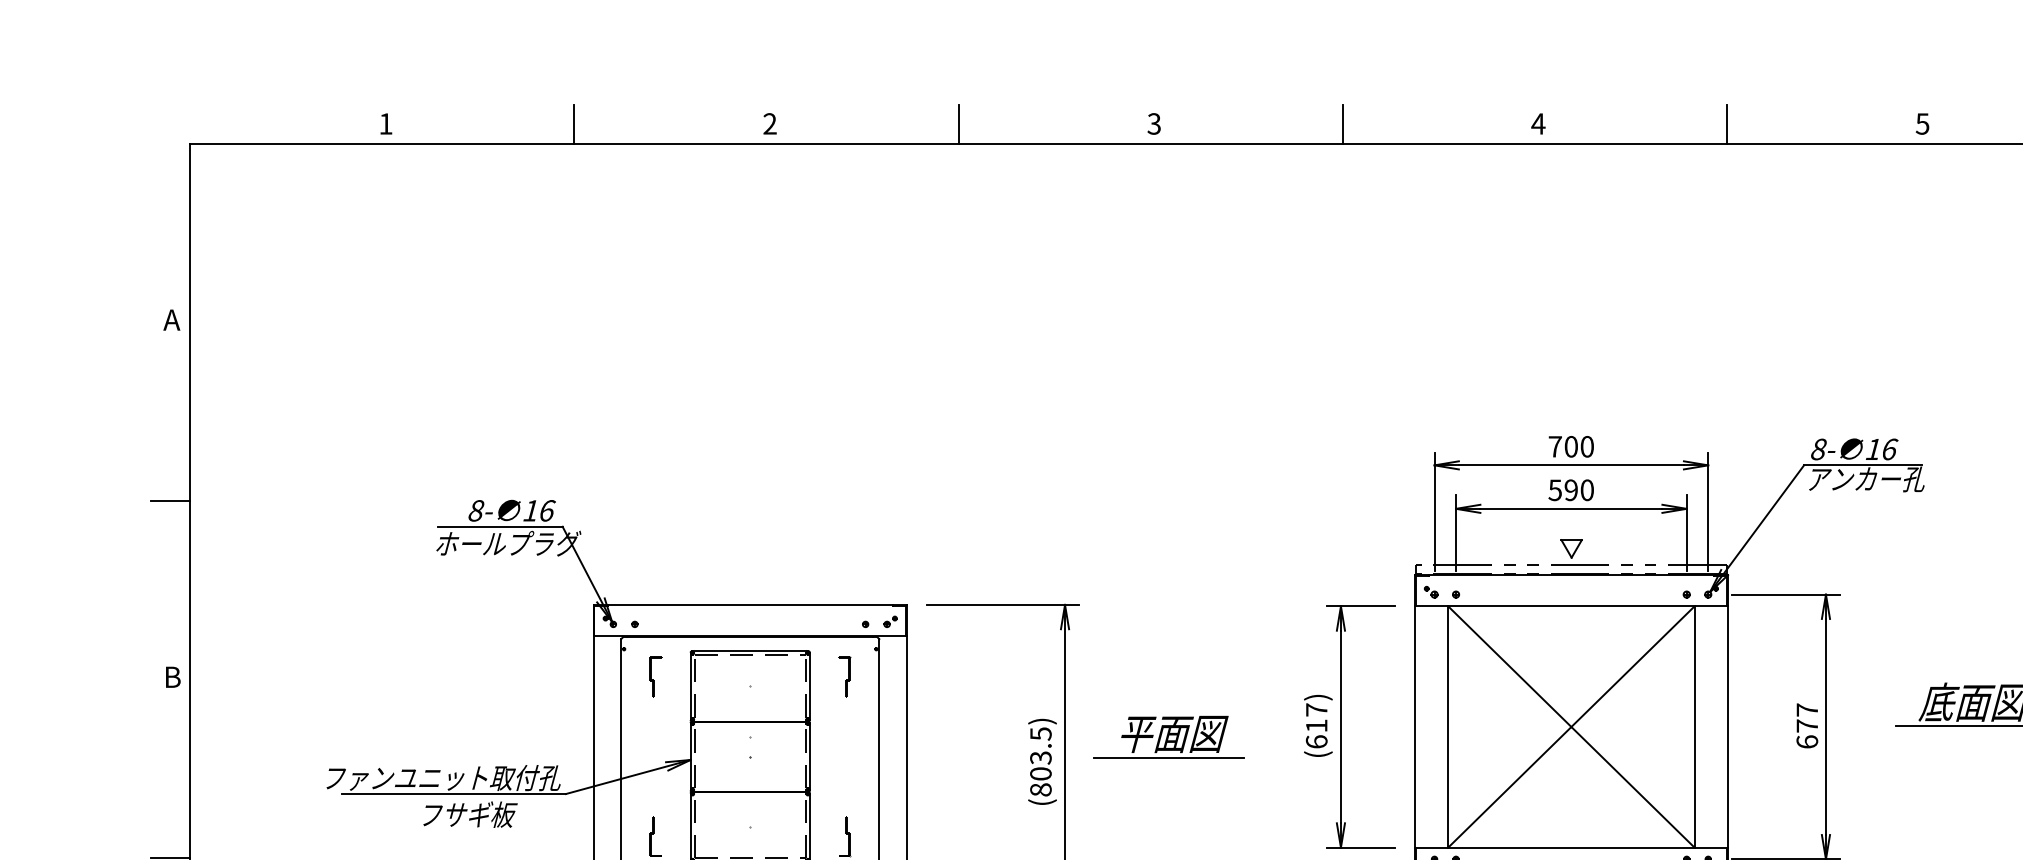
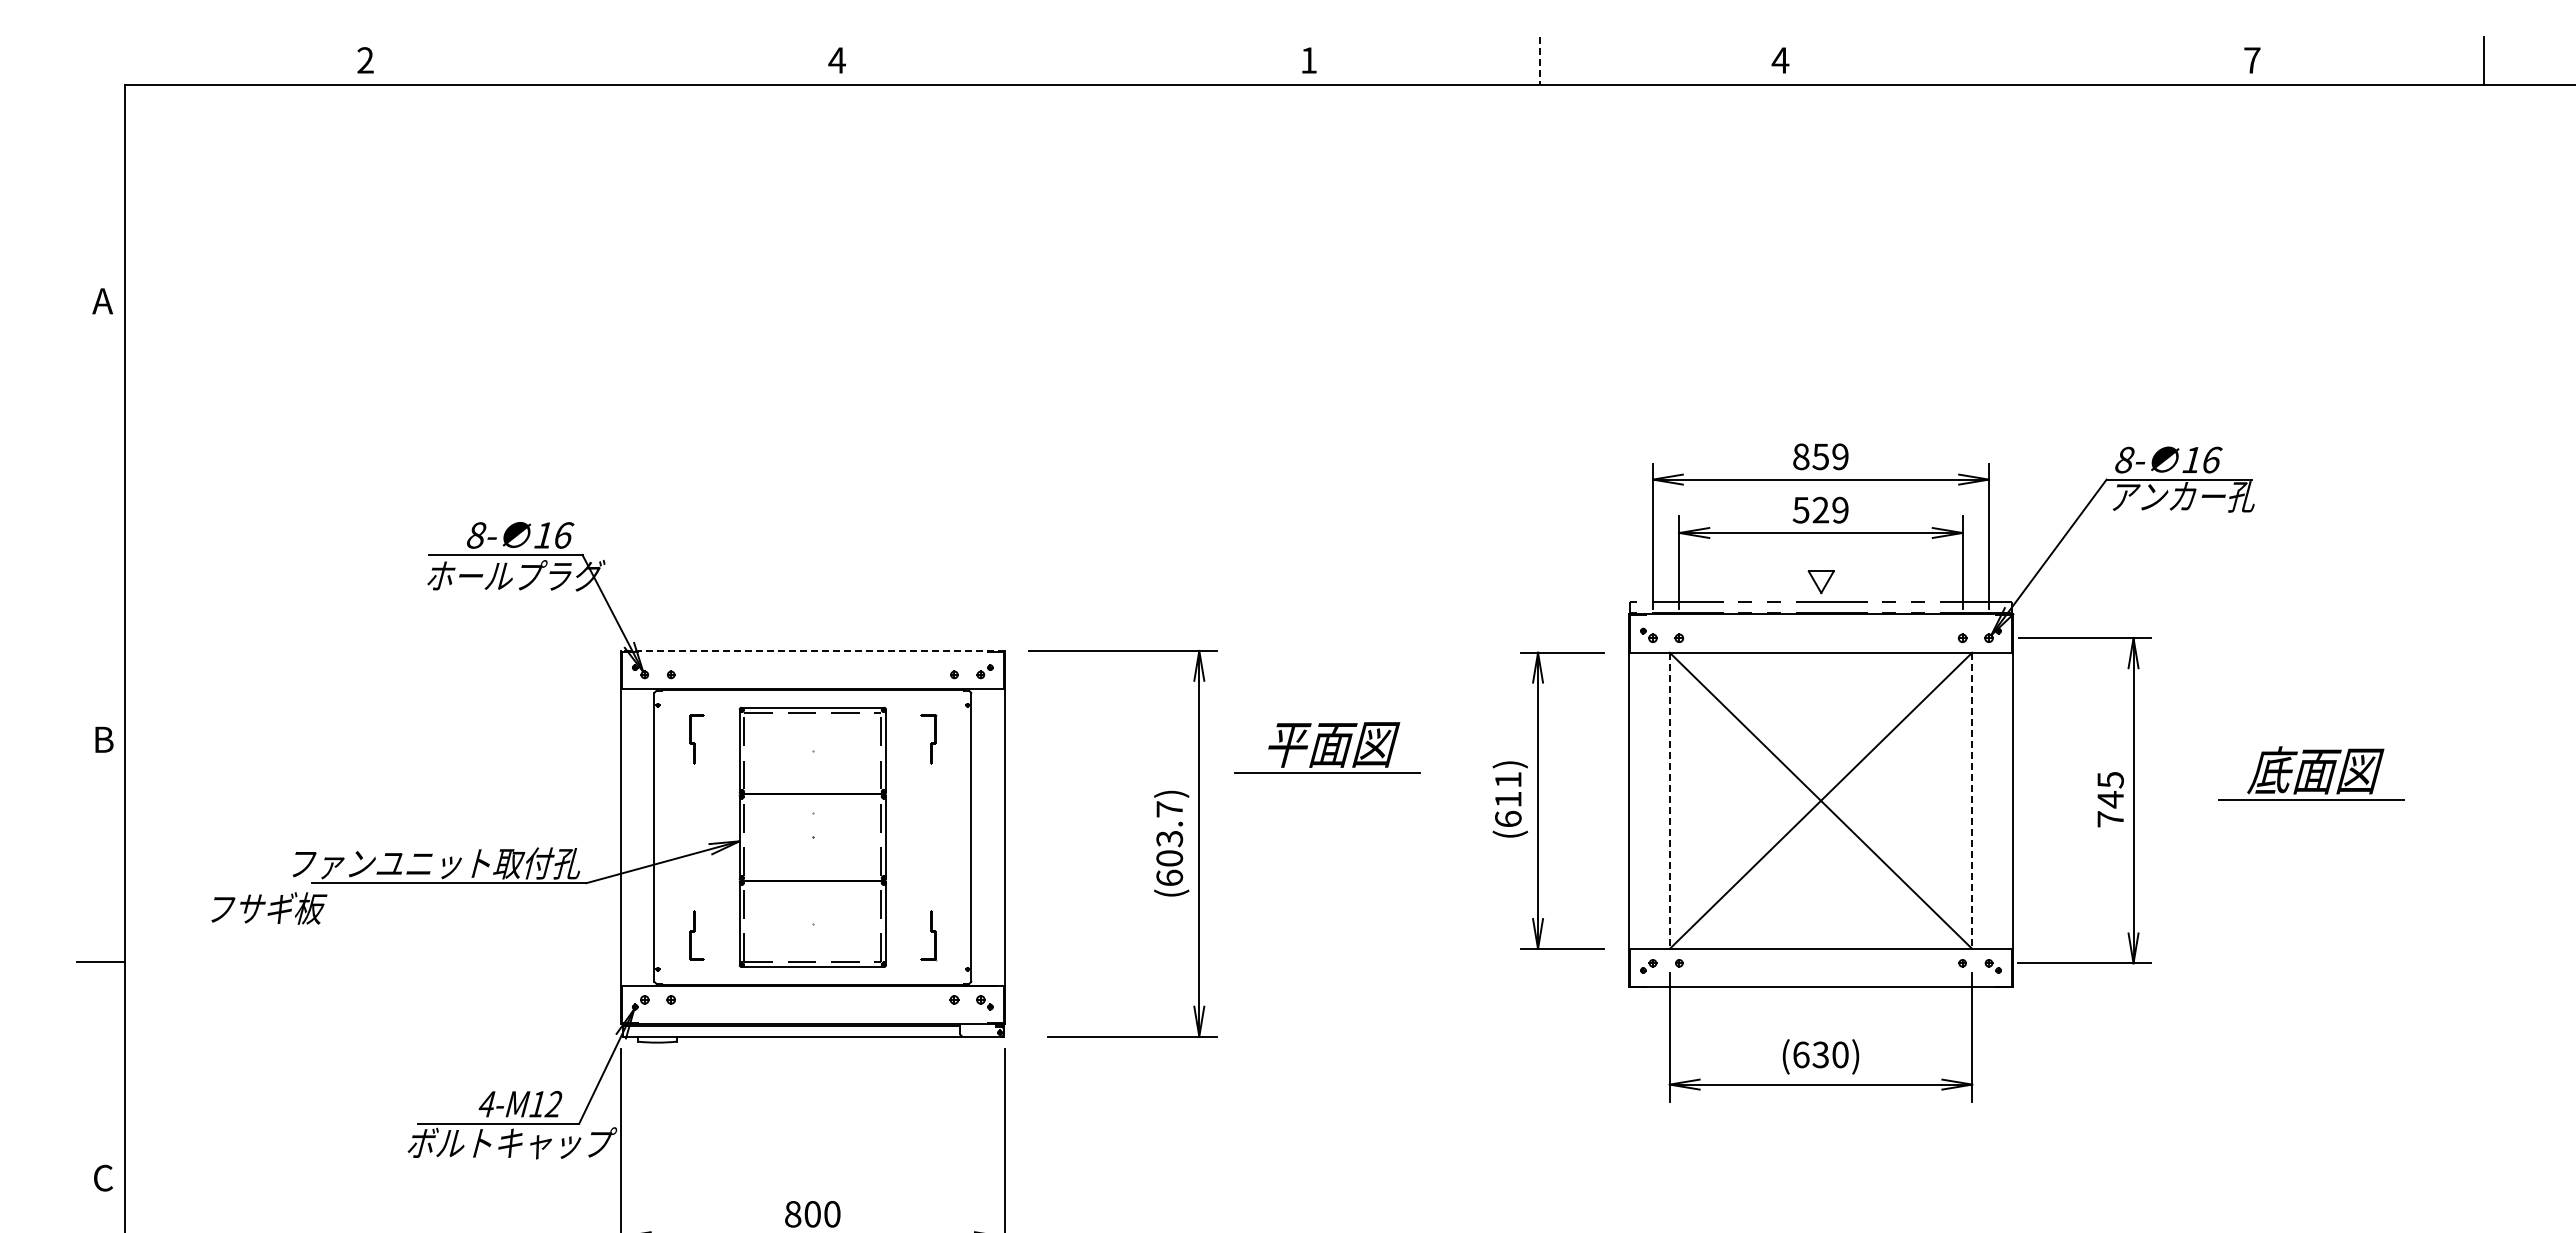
text: (385, 123) -> (365, 60), 1 -> 2
line: (574, 123) -> (597, 60), removed
text: (769, 123) -> (836, 60), 2 -> 4
line: (958, 123) -> (1068, 60), removed
text: (1153, 123) -> (1308, 60), 3 -> 1
line: (1726, 123) -> (2011, 60), removed
text: (1922, 123) -> (2251, 60), 5 -> 7
line: (1342, 124) -> (1540, 61), solid -> dashed
text: (1570, 446) -> (1820, 456), 700 -> 859
text: (1579, 489) -> (1830, 509), 590 -> 529
line: (170, 501) -> (101, 523), removed
line: (749, 604) -> (812, 650), solid -> dashed
text: (1316, 709) -> (1508, 779), (617) -> (611)
text: (1807, 725) -> (2110, 799), 677 -> 745
line: (1448, 727) -> (1669, 801), solid -> dashed
line: (1694, 727) -> (1972, 801), solid -> dashed
part: (1169, 736) -> (1327, 747), moved
text: (1040, 761) -> (1169, 843), (803.5) -> (603.7)
text: (470, 814) -> (269, 908), moved

